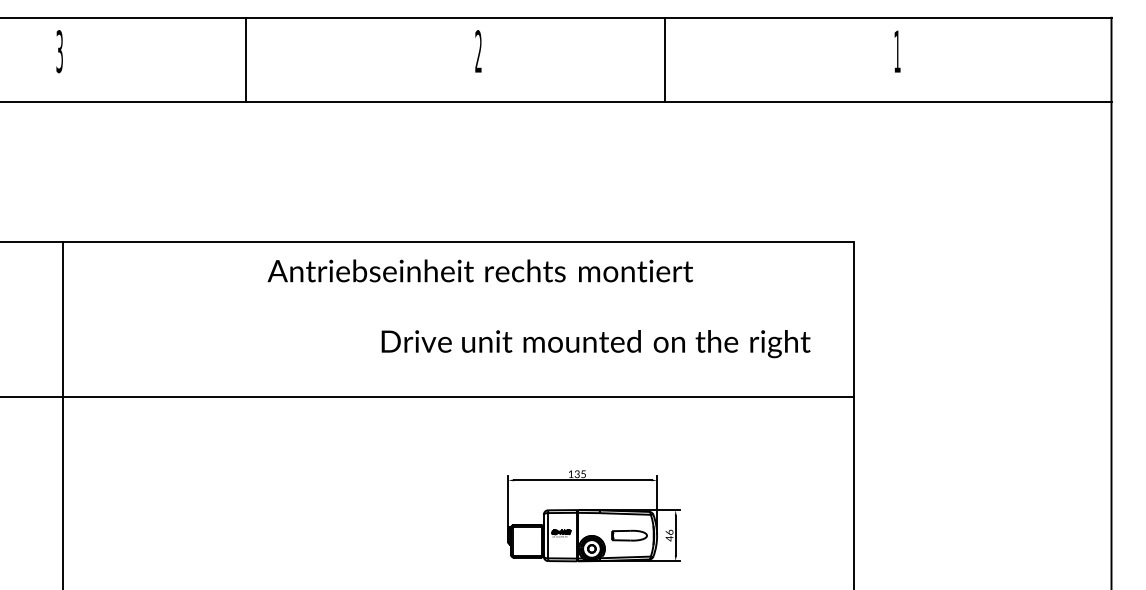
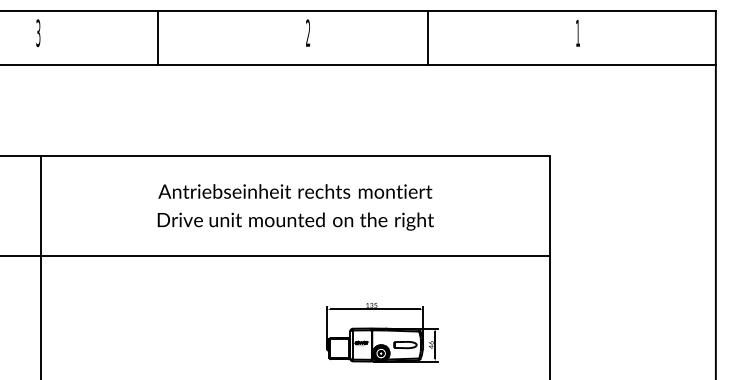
text: (480, 270) -> (295, 191), moved
text: (595, 343) -> (295, 221), moved

